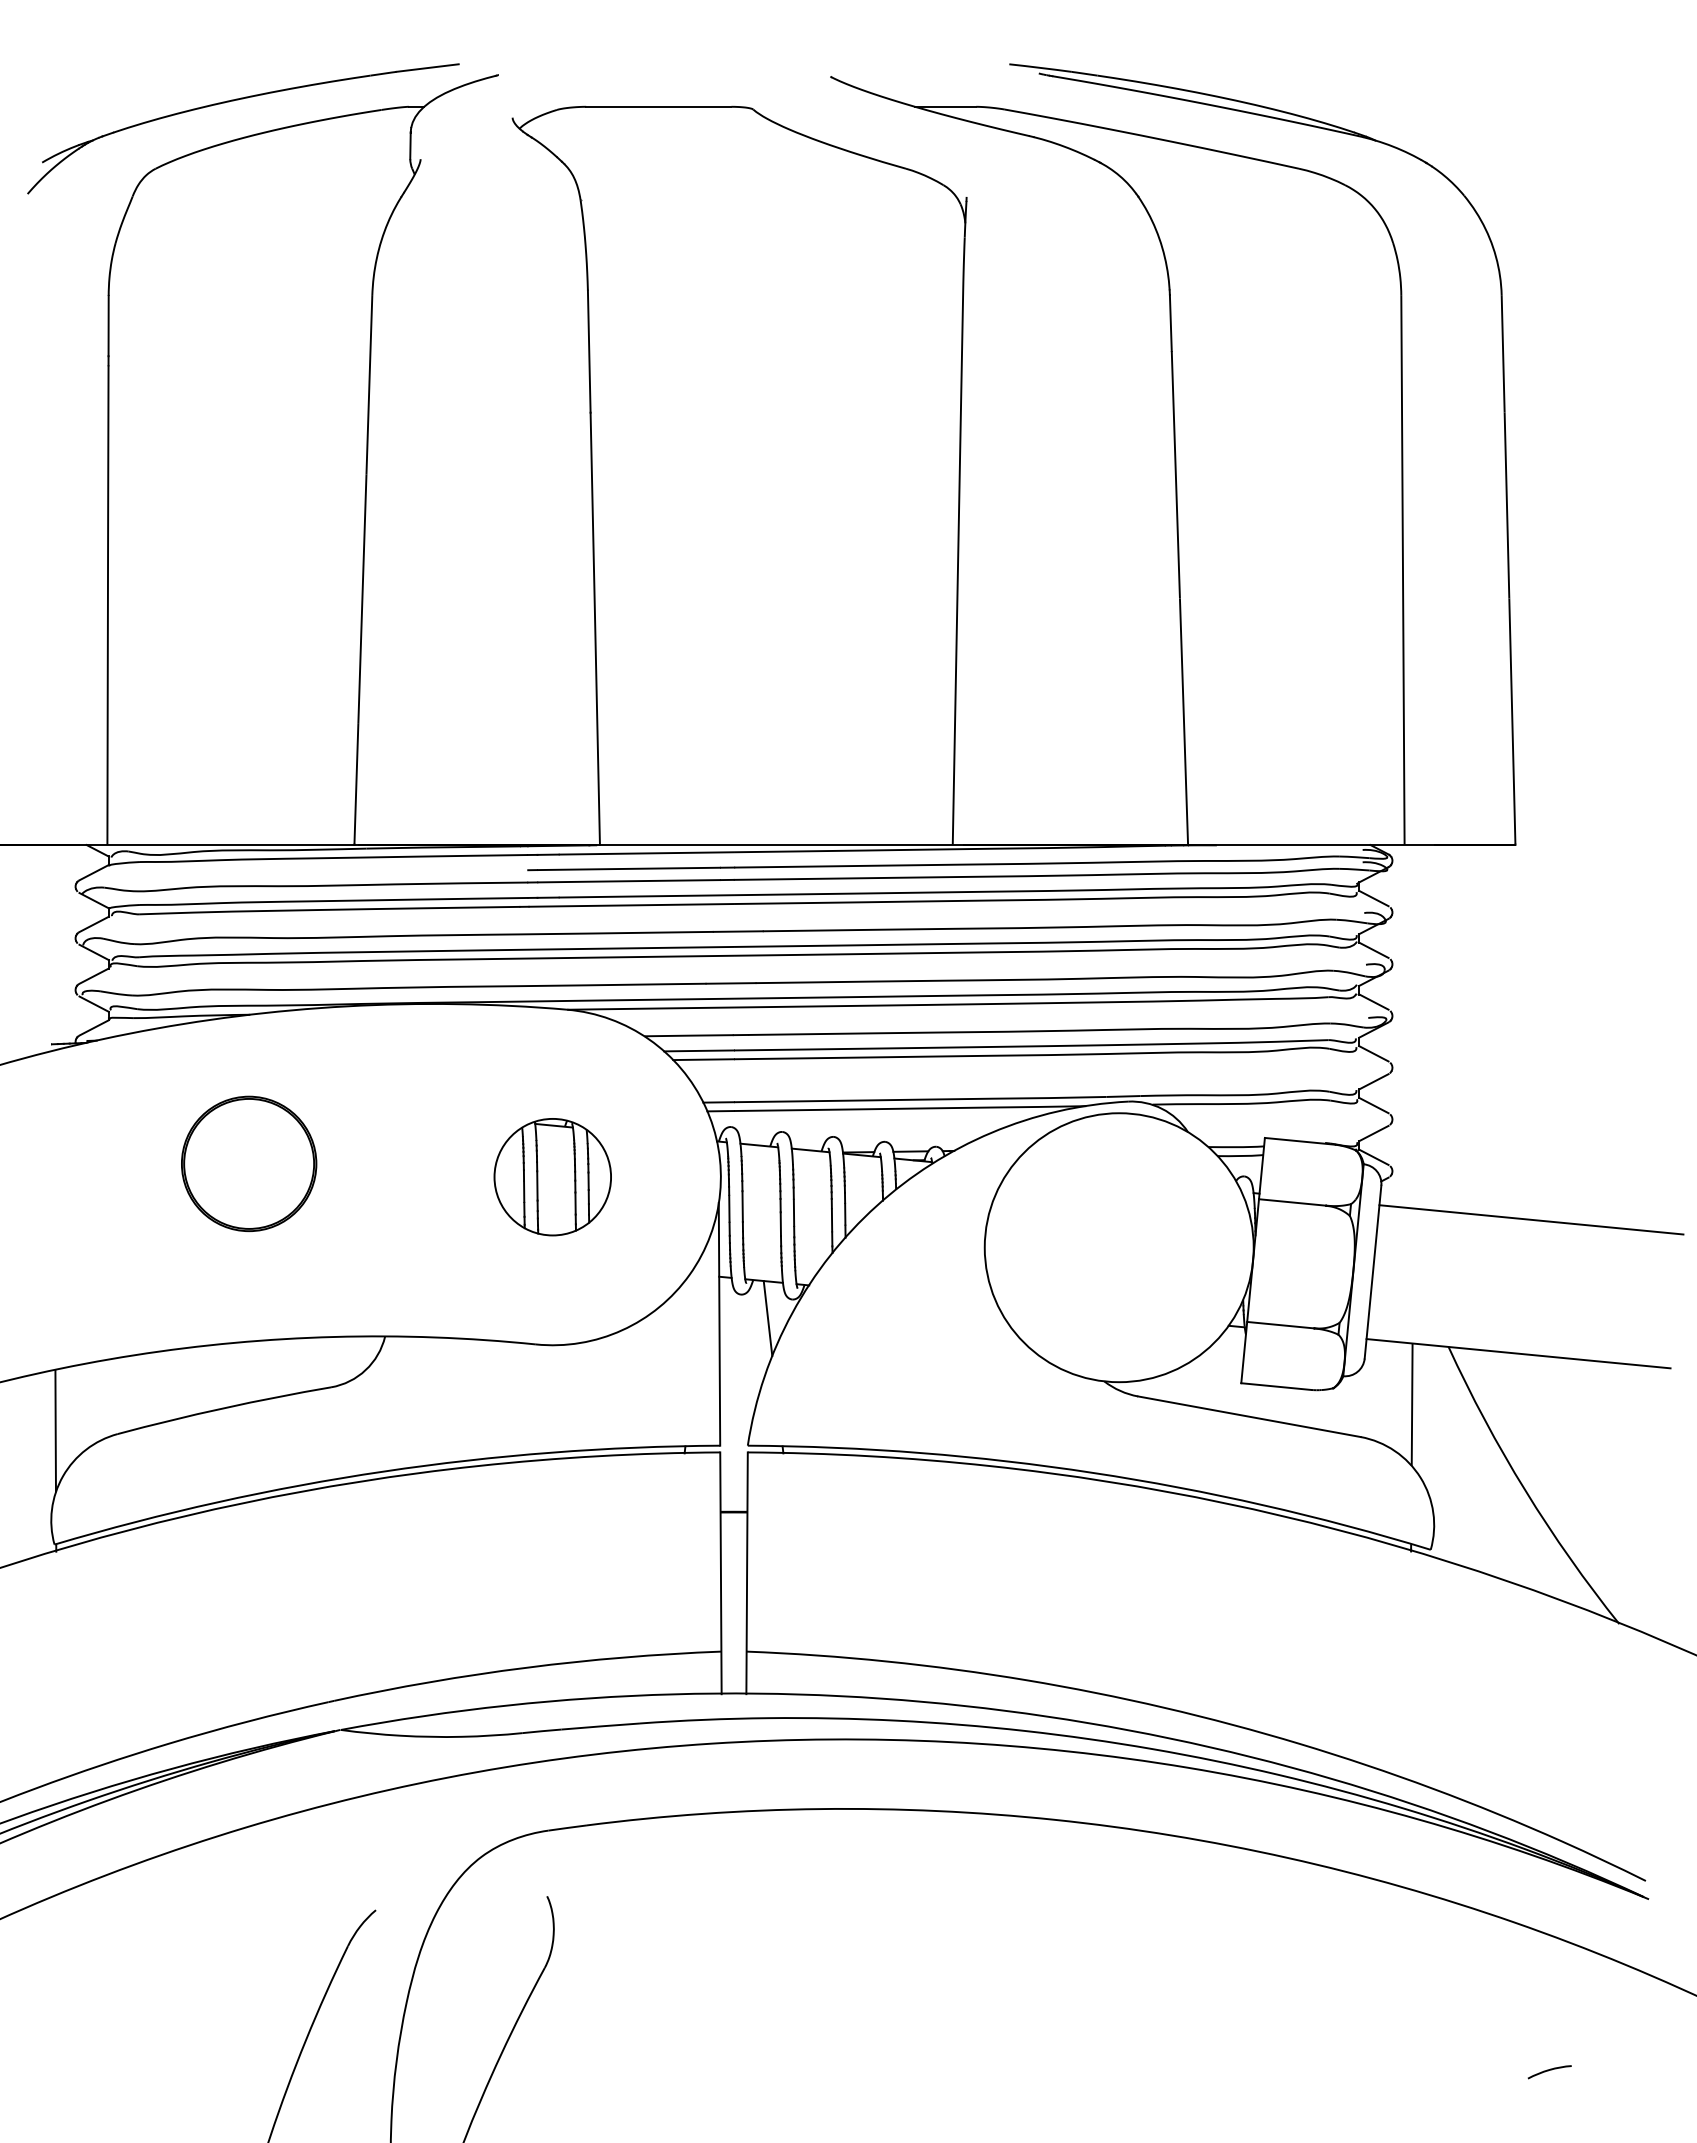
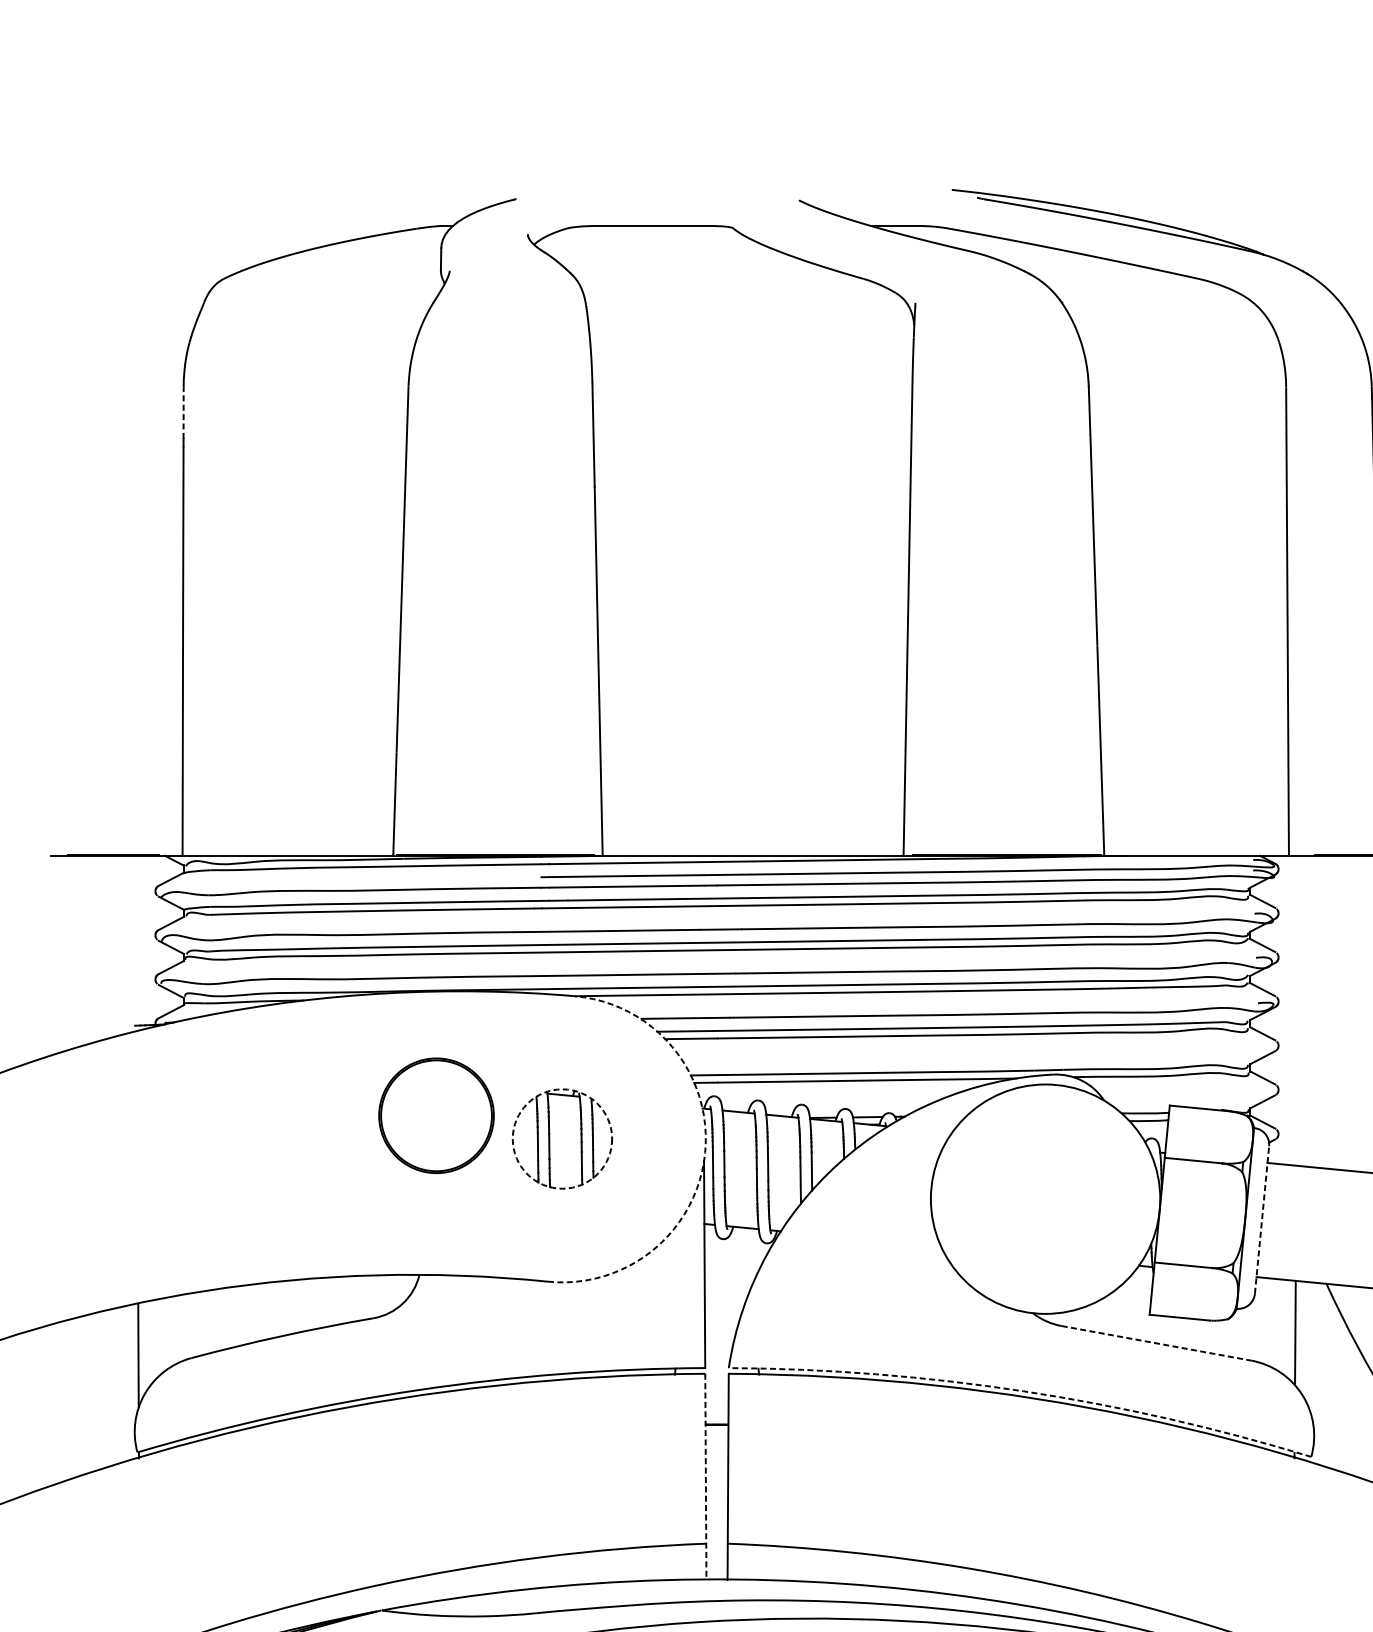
part: (238, 100) -> (294, 220), removed
line: (108, 325) -> (183, 412), solid -> dashed
part: (249, 1163) -> (436, 1115), moved
circle: (552, 1176) -> (562, 1138), solid -> dashed
arc: (720, 1192) -> (705, 1152), solid -> dashed
line: (1373, 1272) -> (1262, 1220), solid -> dashed
line: (767, 1318) -> (745, 1259), removed
line: (1249, 1416) -> (1156, 1343), solid -> dashed
arc: (1093, 1472) -> (1023, 1390), solid -> dashed
line: (720, 1573) -> (705, 1477), solid -> dashed

